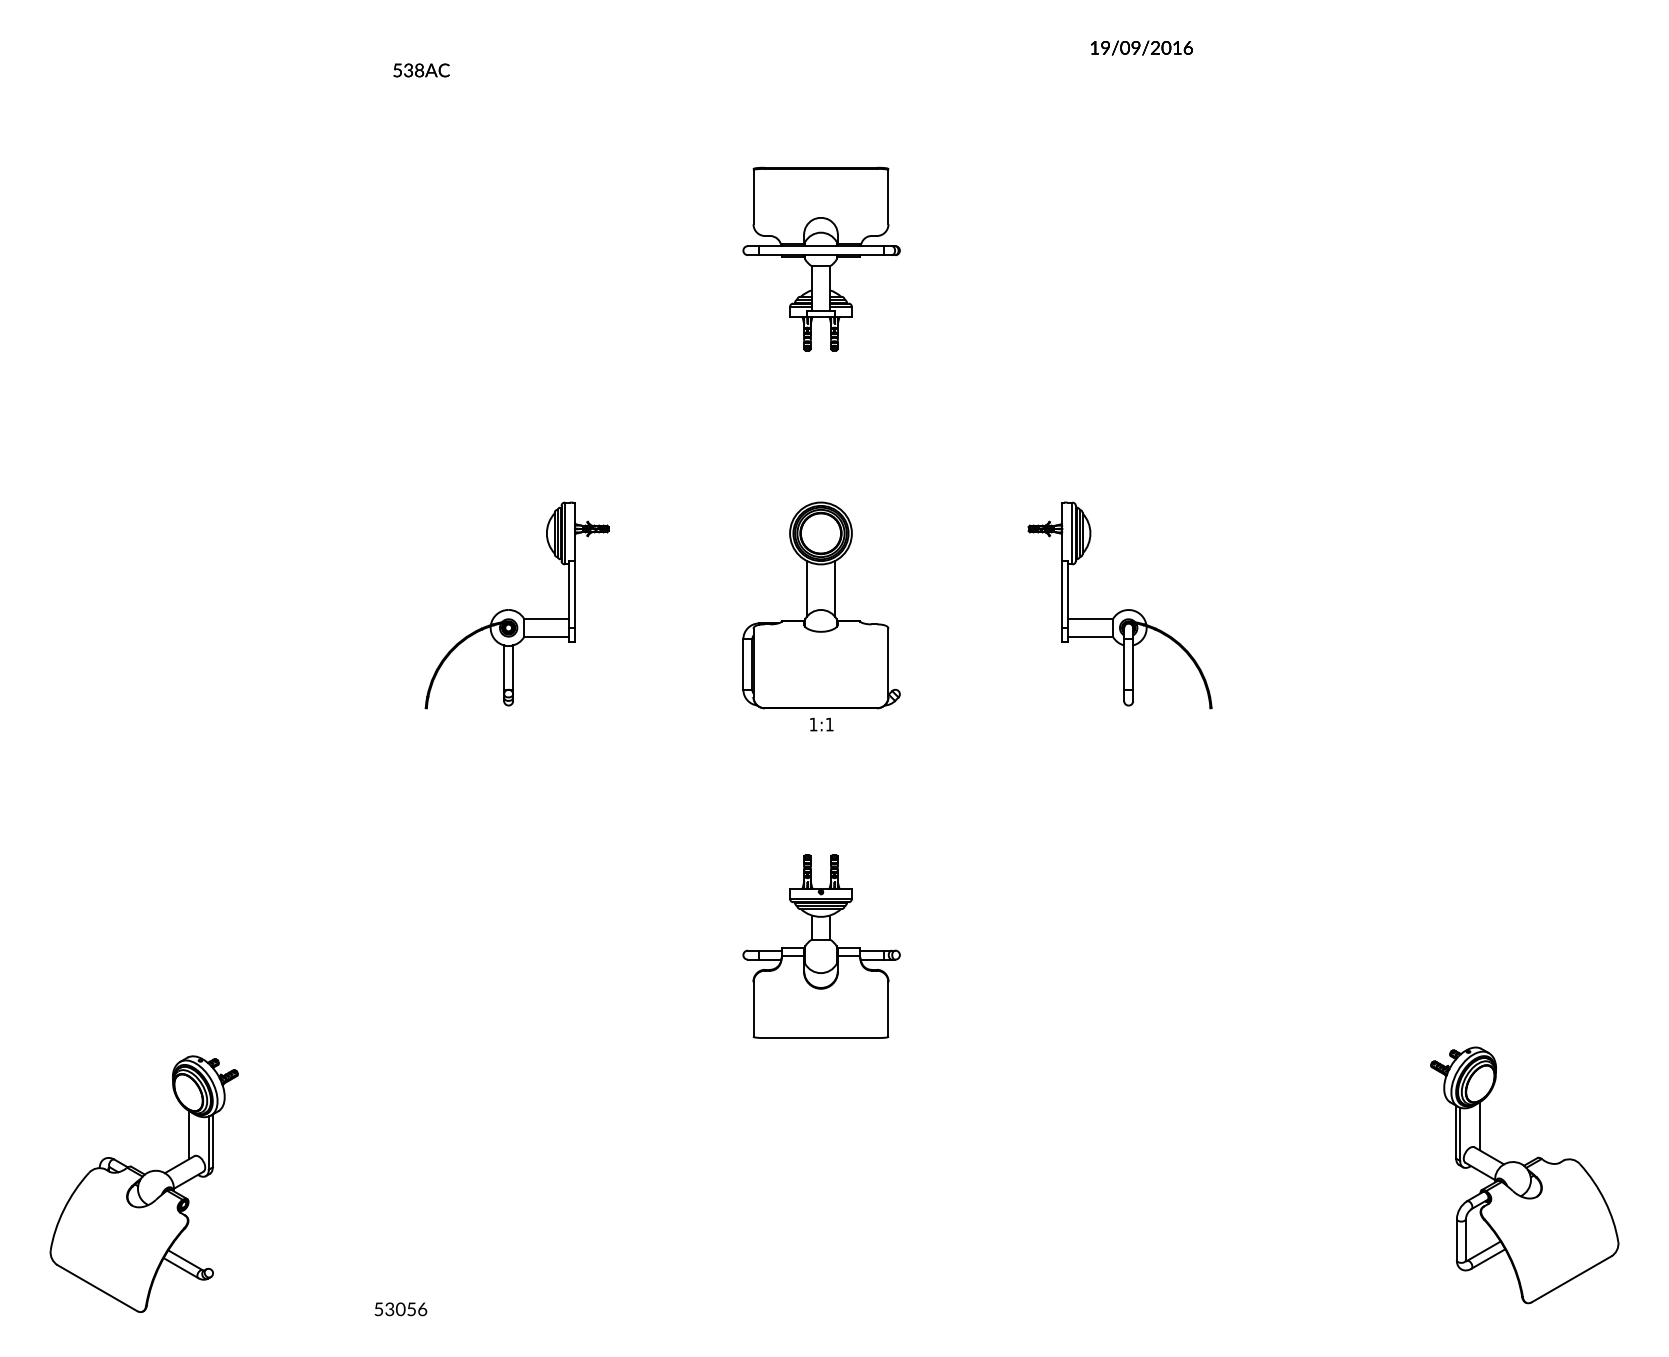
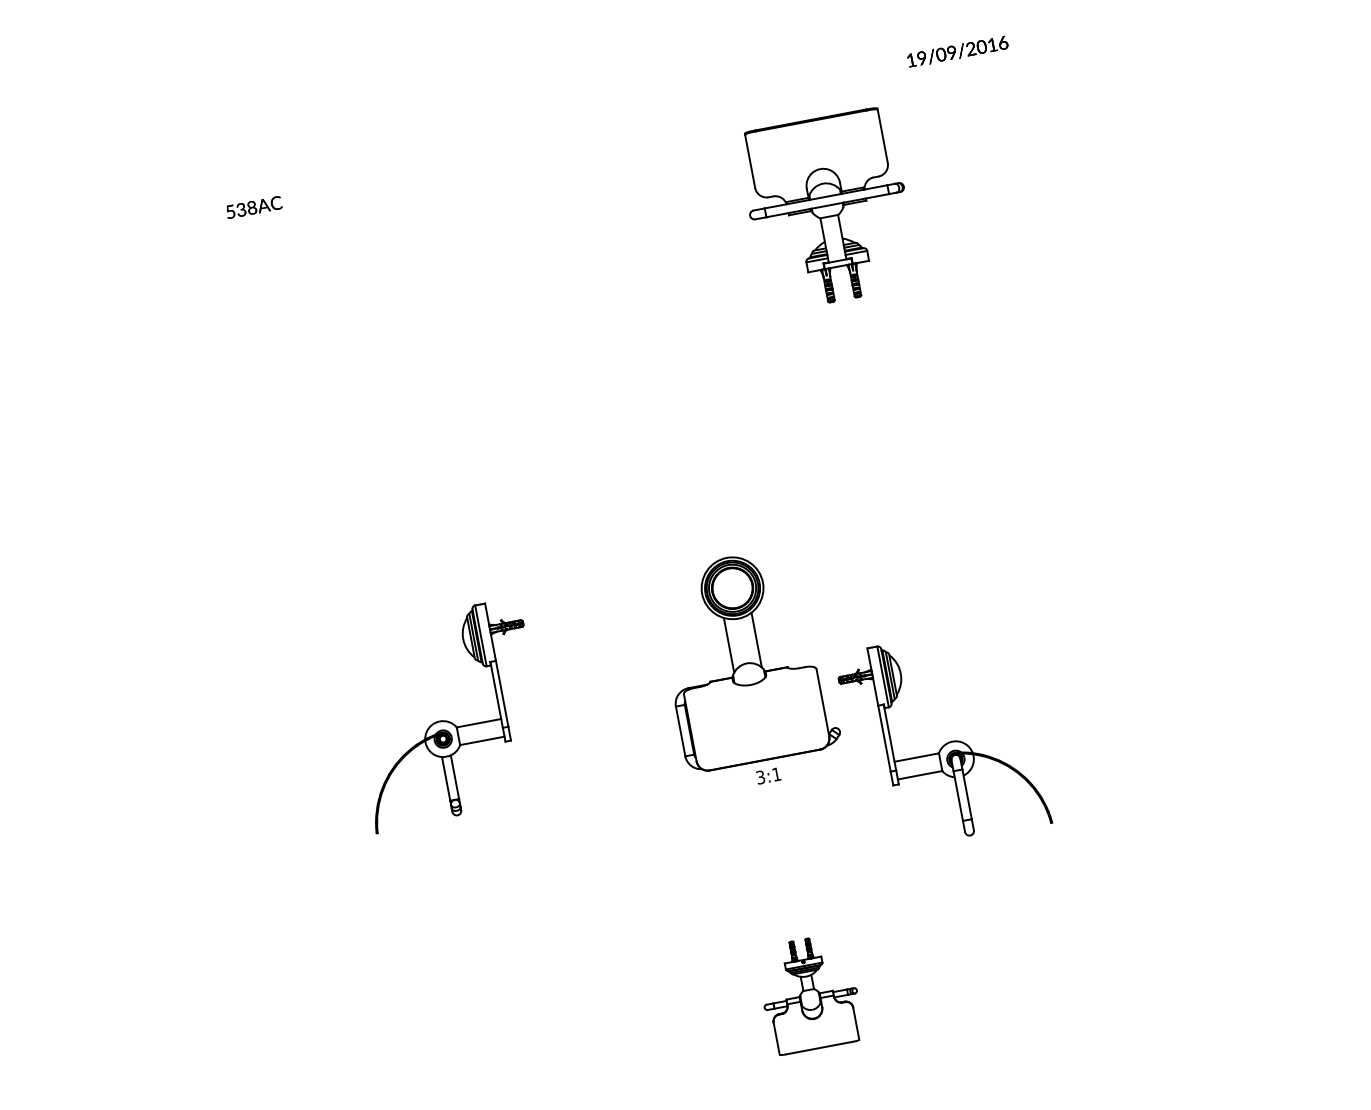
part: (821, 258) -> (828, 208), moved
part: (1119, 605) -> (942, 738), moved
text: (813, 724) -> (760, 777), 1:1 -> 3:1
part: (821, 946) -> (809, 994), size x0.6

